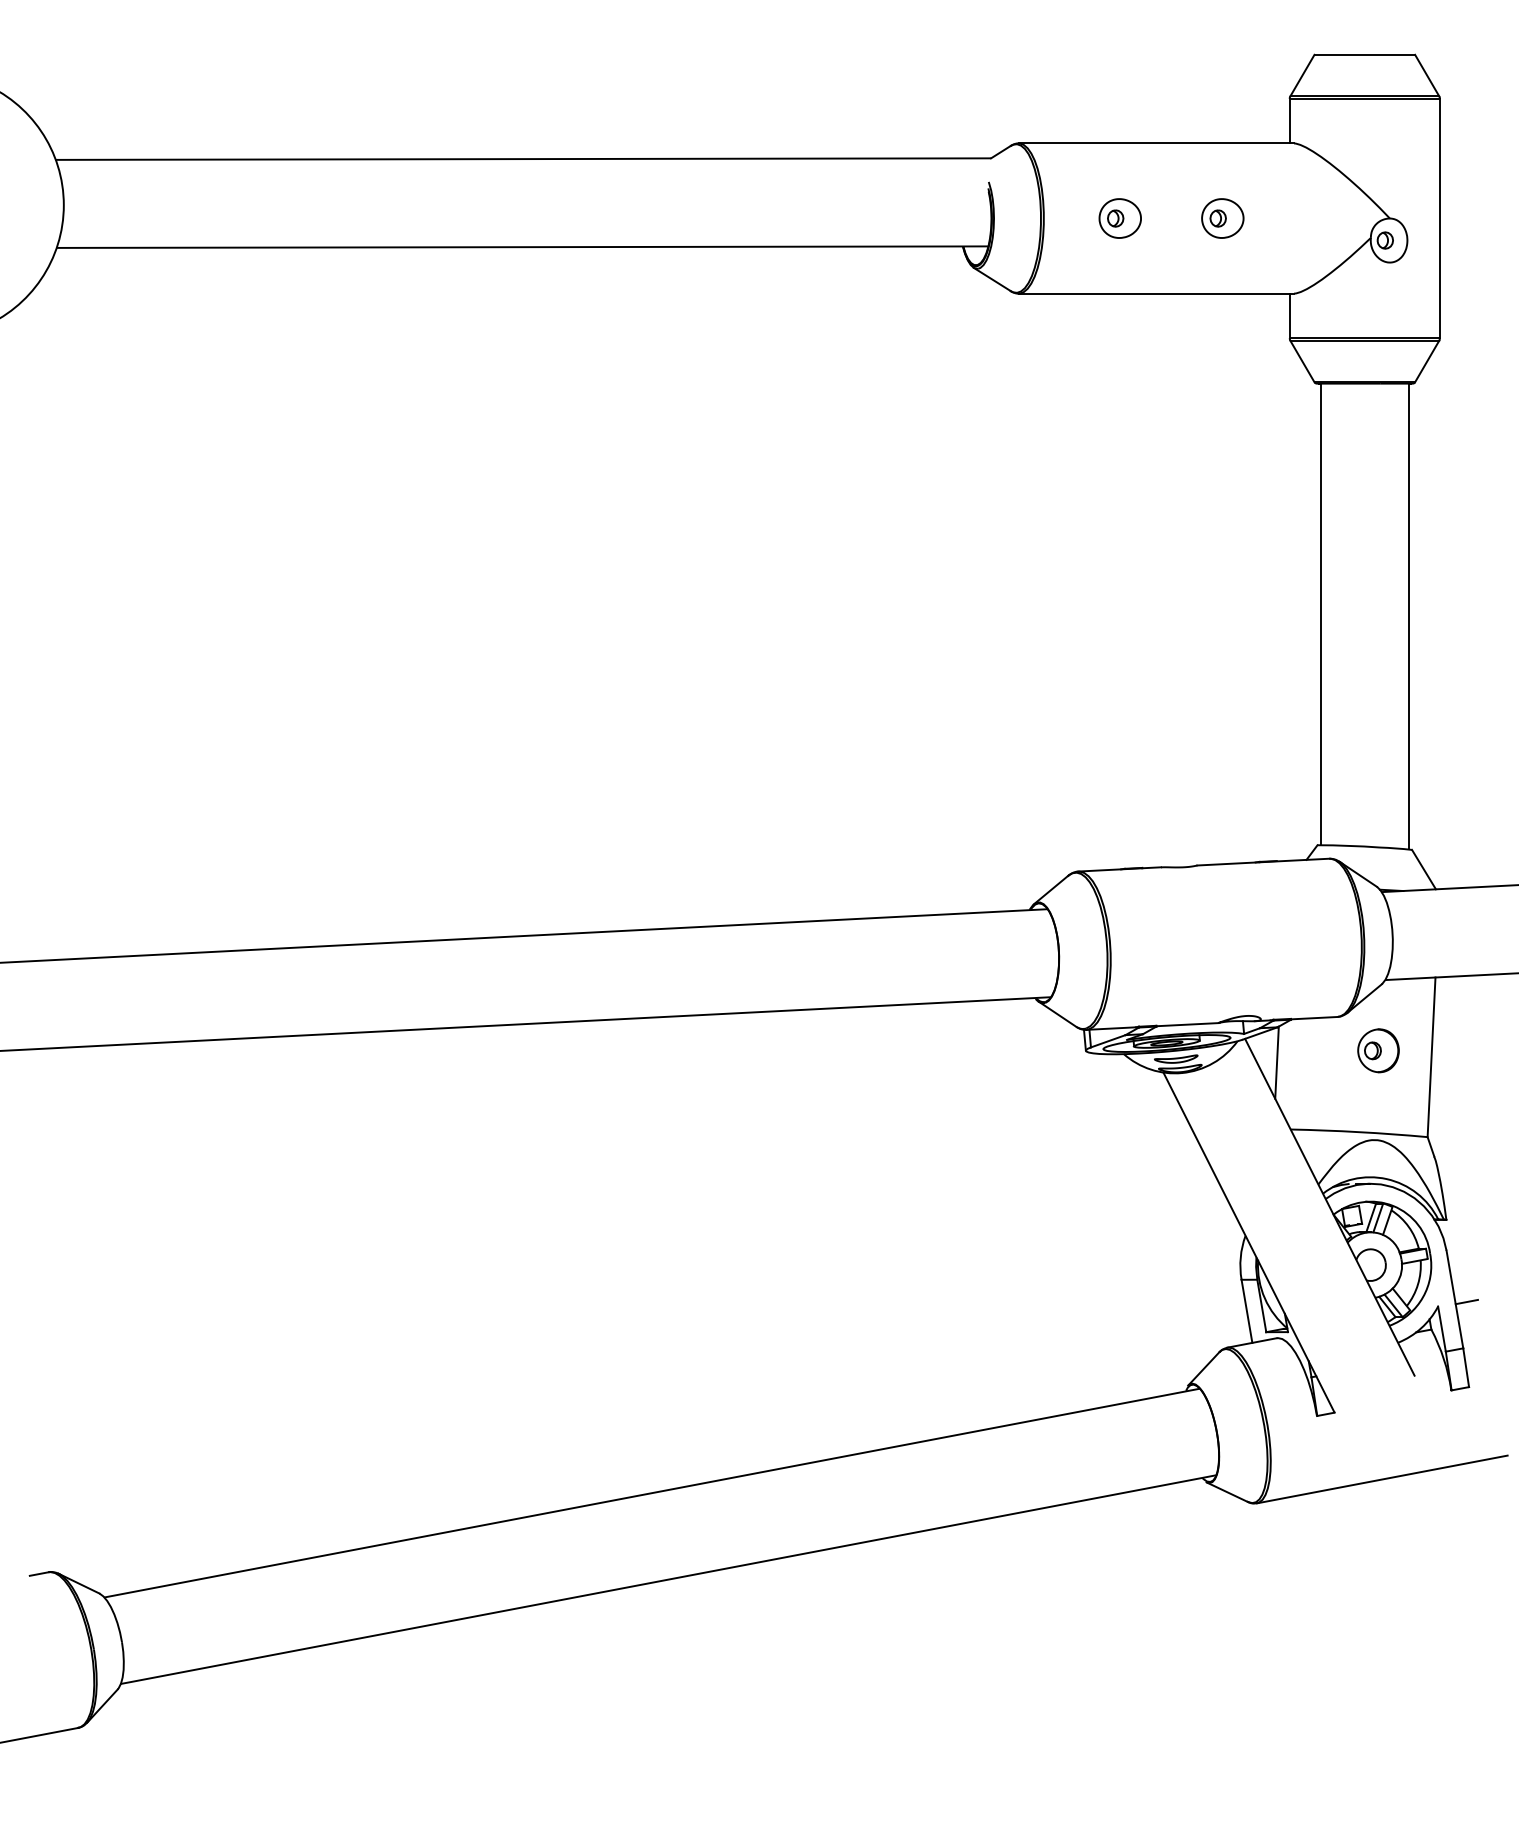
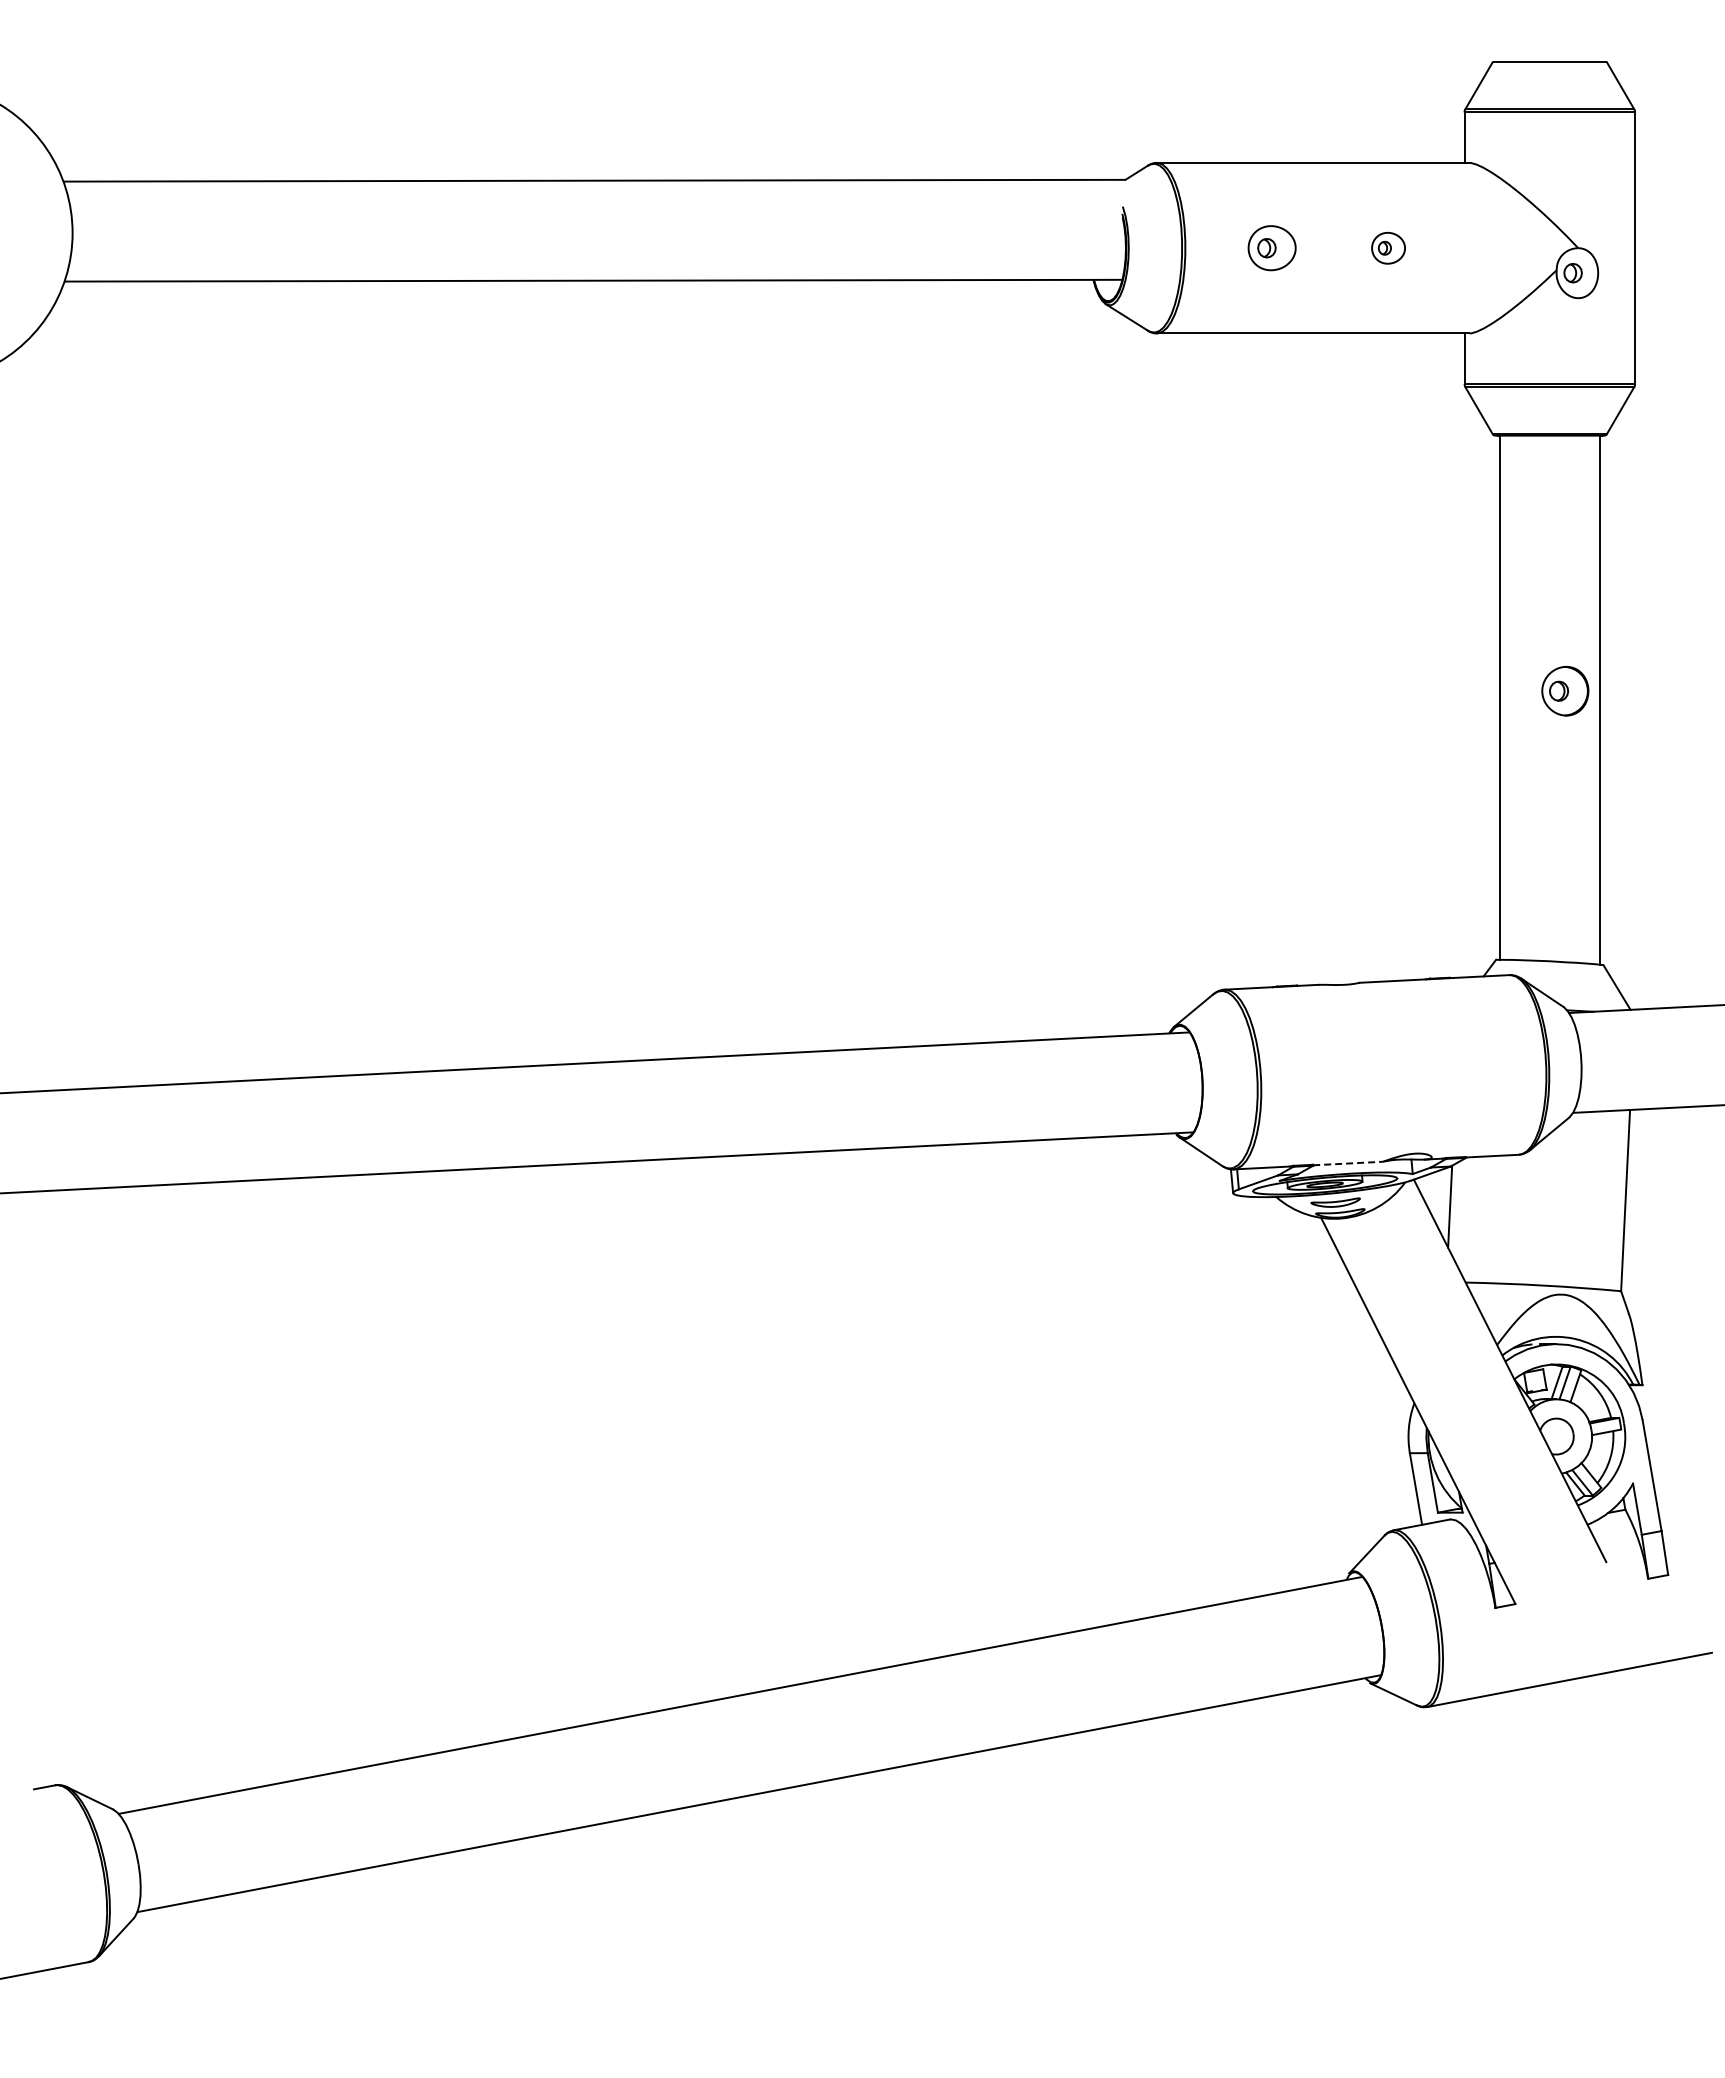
part: (1222, 218) -> (1388, 248), size x0.7
line: (1187, 1024) -> (1348, 1163), solid -> dashed
part: (1378, 1050) -> (1565, 690), moved
line: (1466, 1302) -> (1665, 1478), removed

